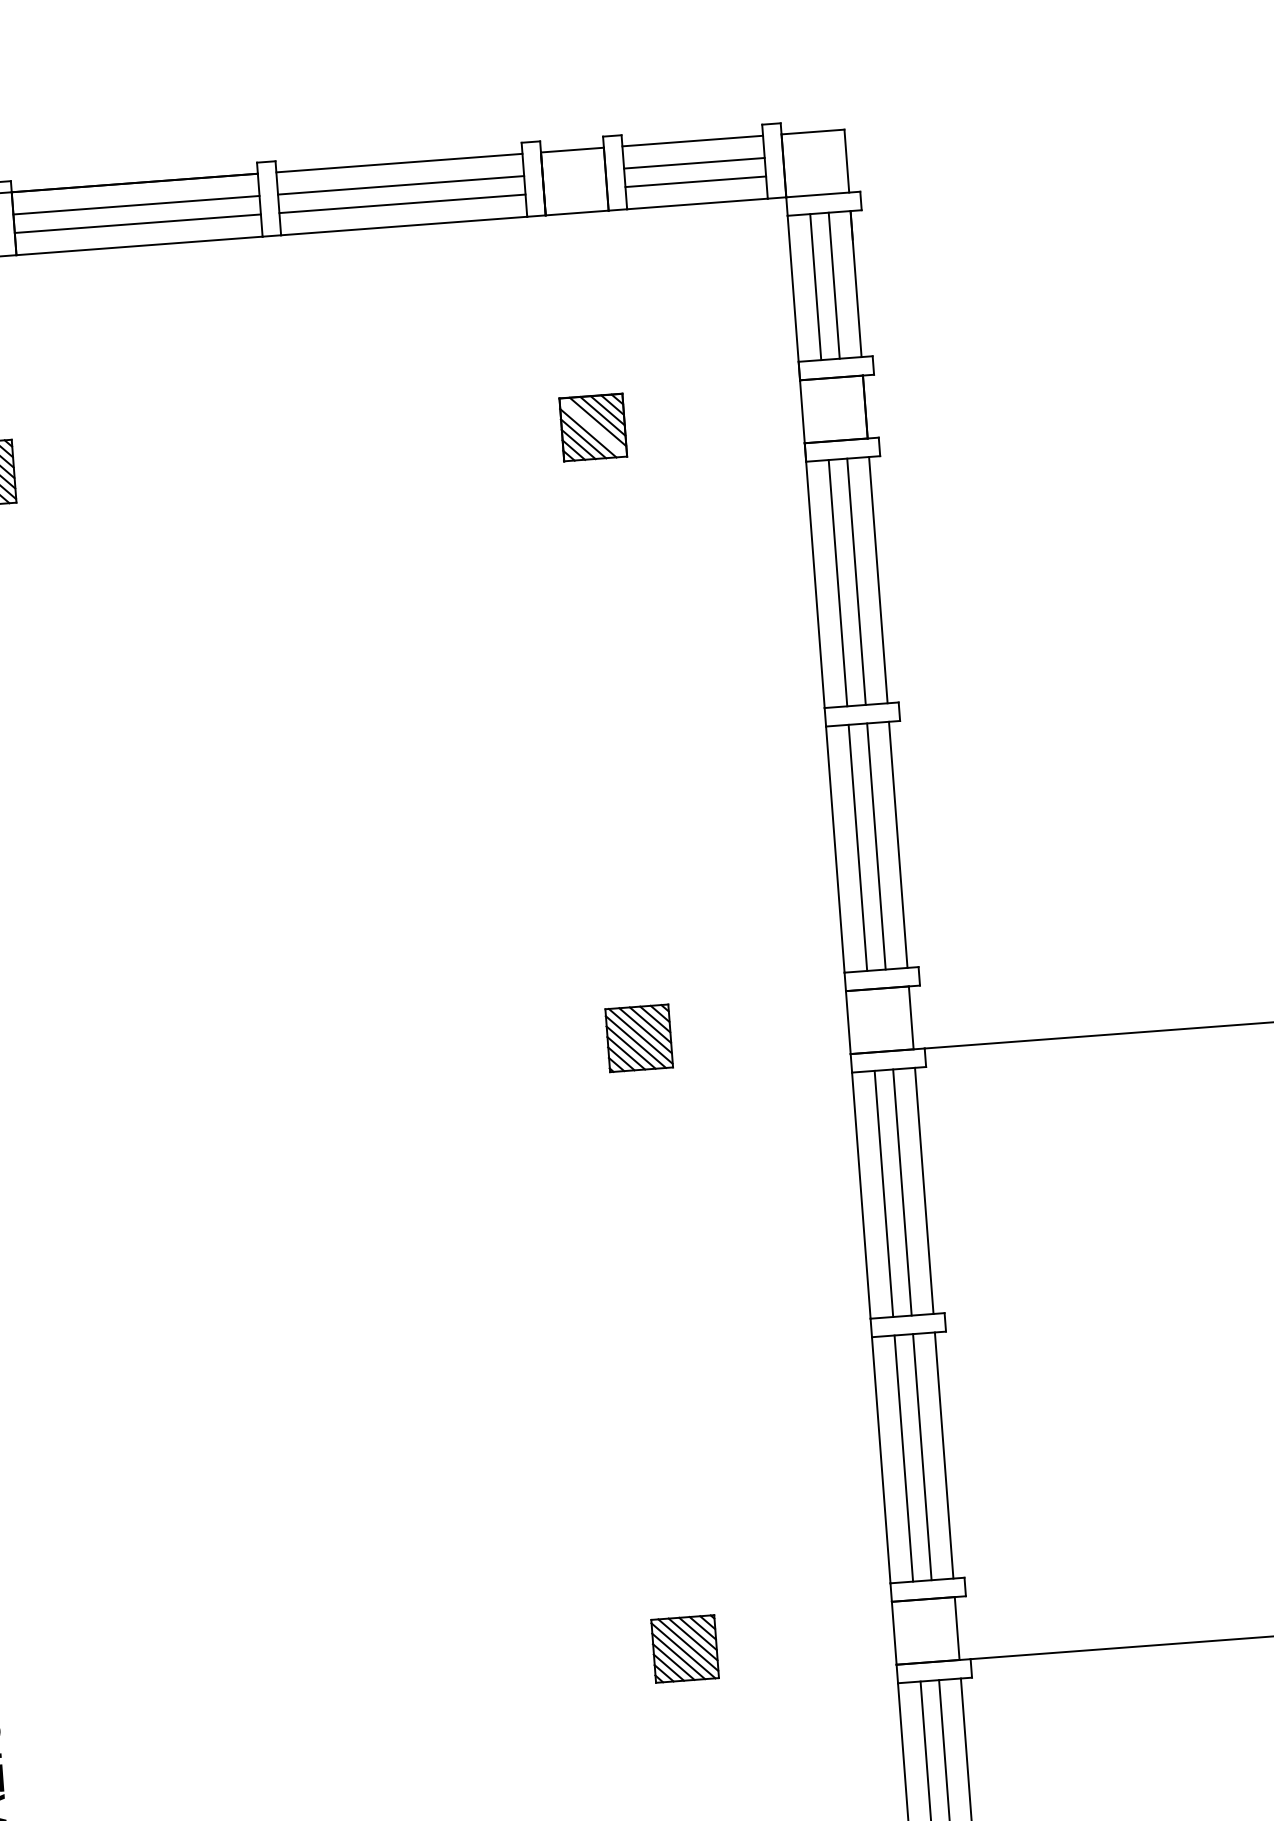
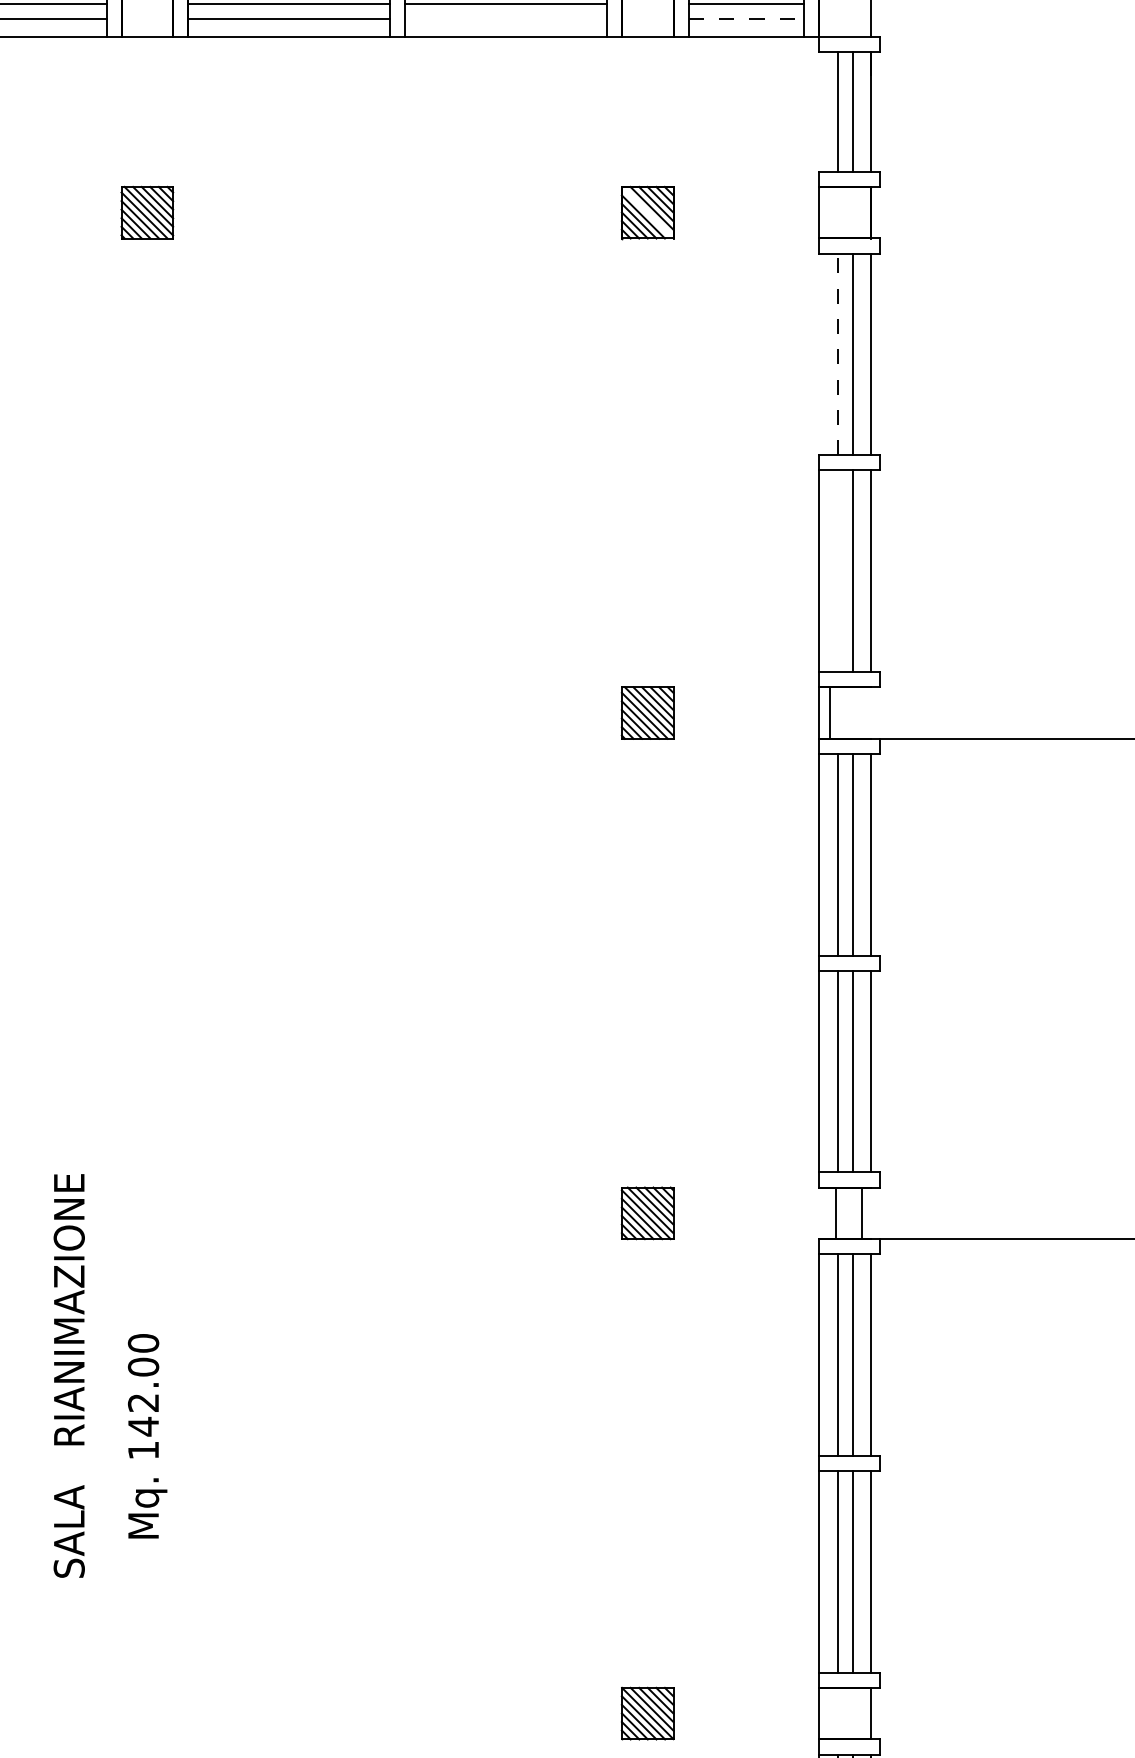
line: (695, 181) -> (746, 18), solid -> dashed
line: (401, 203) -> (505, 18), removed
line: (794, 298) -> (819, 119), removed
line: (815, 575) -> (819, 346), removed
line: (837, 583) -> (837, 354), solid -> dashed
line: (857, 848) -> (837, 571), removed
line: (910, 1017) -> (829, 712), moved
line: (956, 1628) -> (835, 1213), moved
line: (894, 1633) -> (862, 1213), moved

